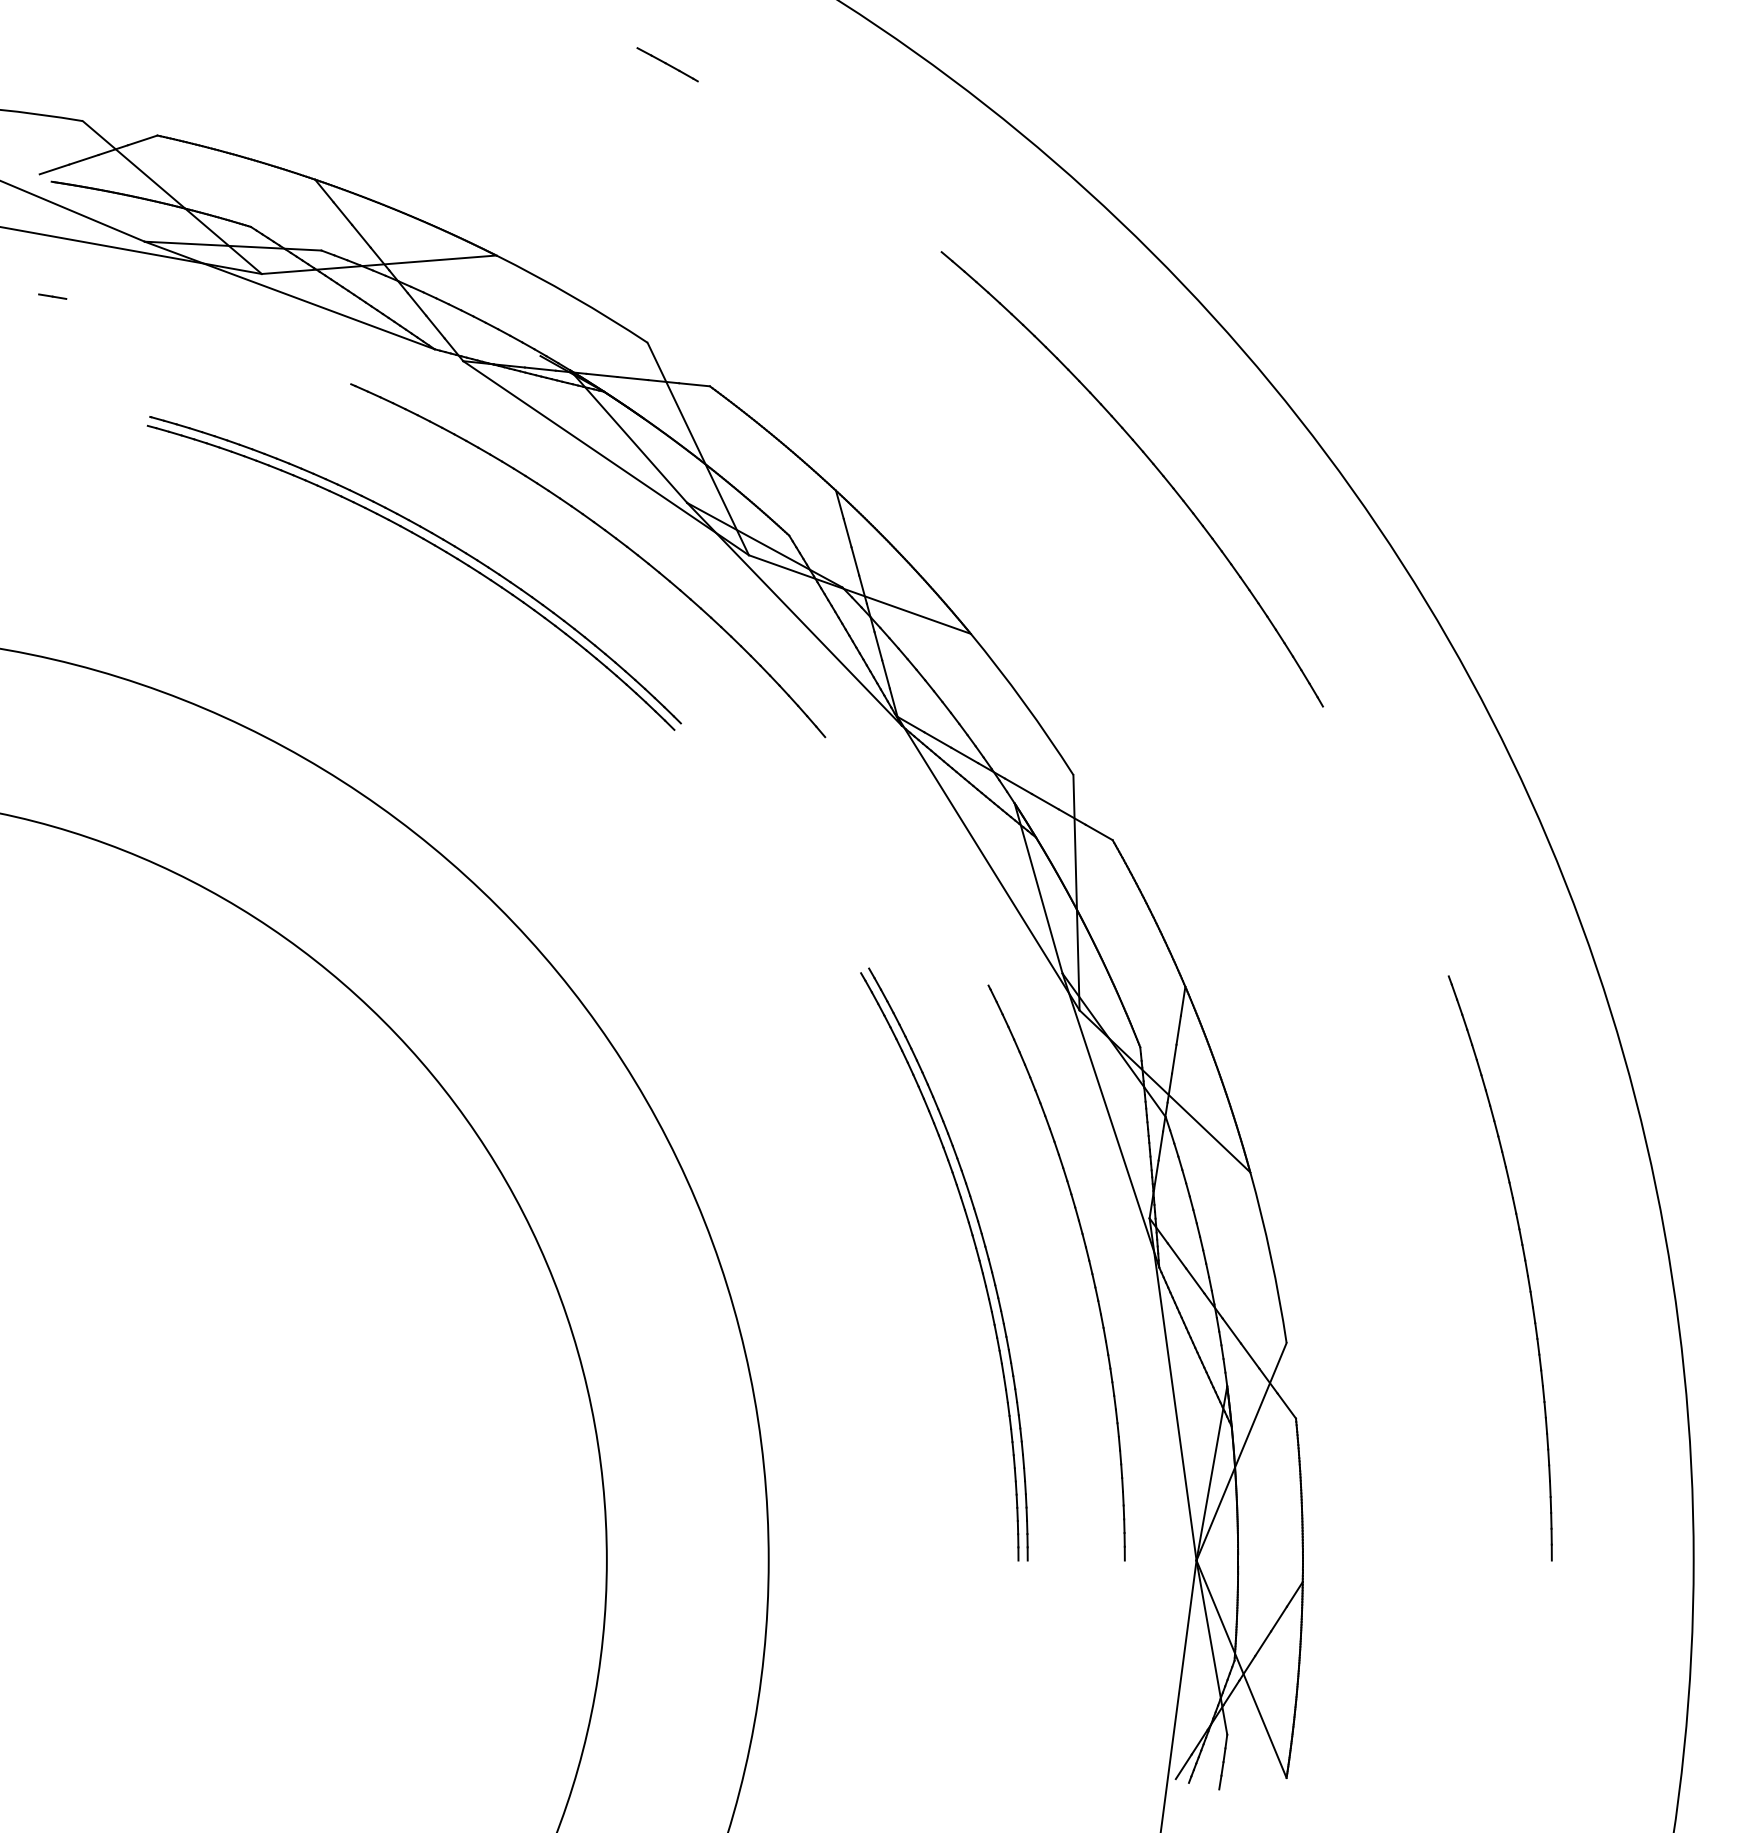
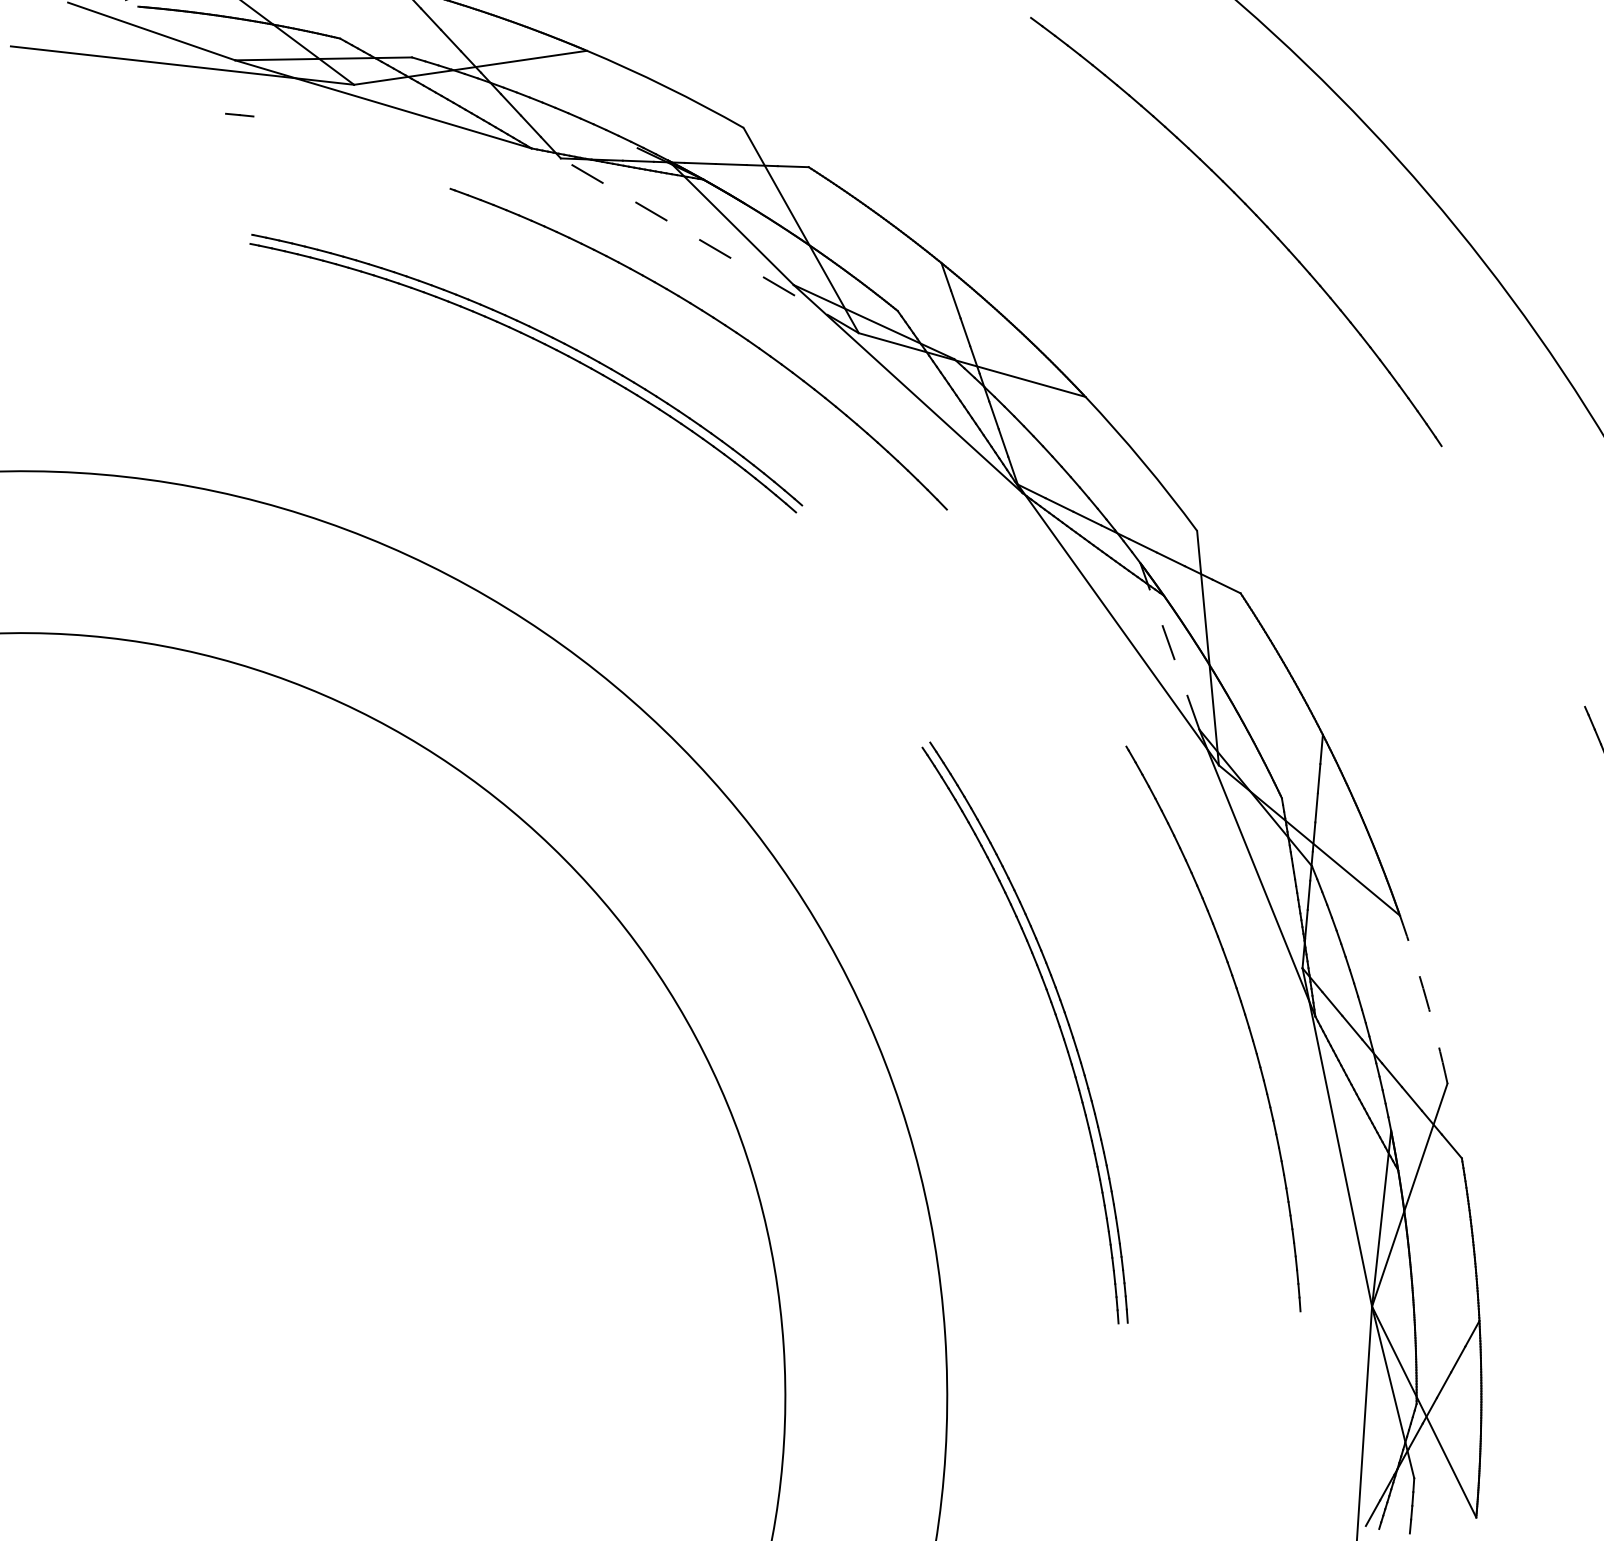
line: (52, 296) -> (239, 114), moved
line: (606, 458) -> (710, 246), solid -> dashed
line: (1038, 888) -> (1169, 646), solid -> dashed
part: (977, 1257) -> (1057, 1023), moved
arc: (1271, 1257) -> (1426, 999), solid -> dashed

